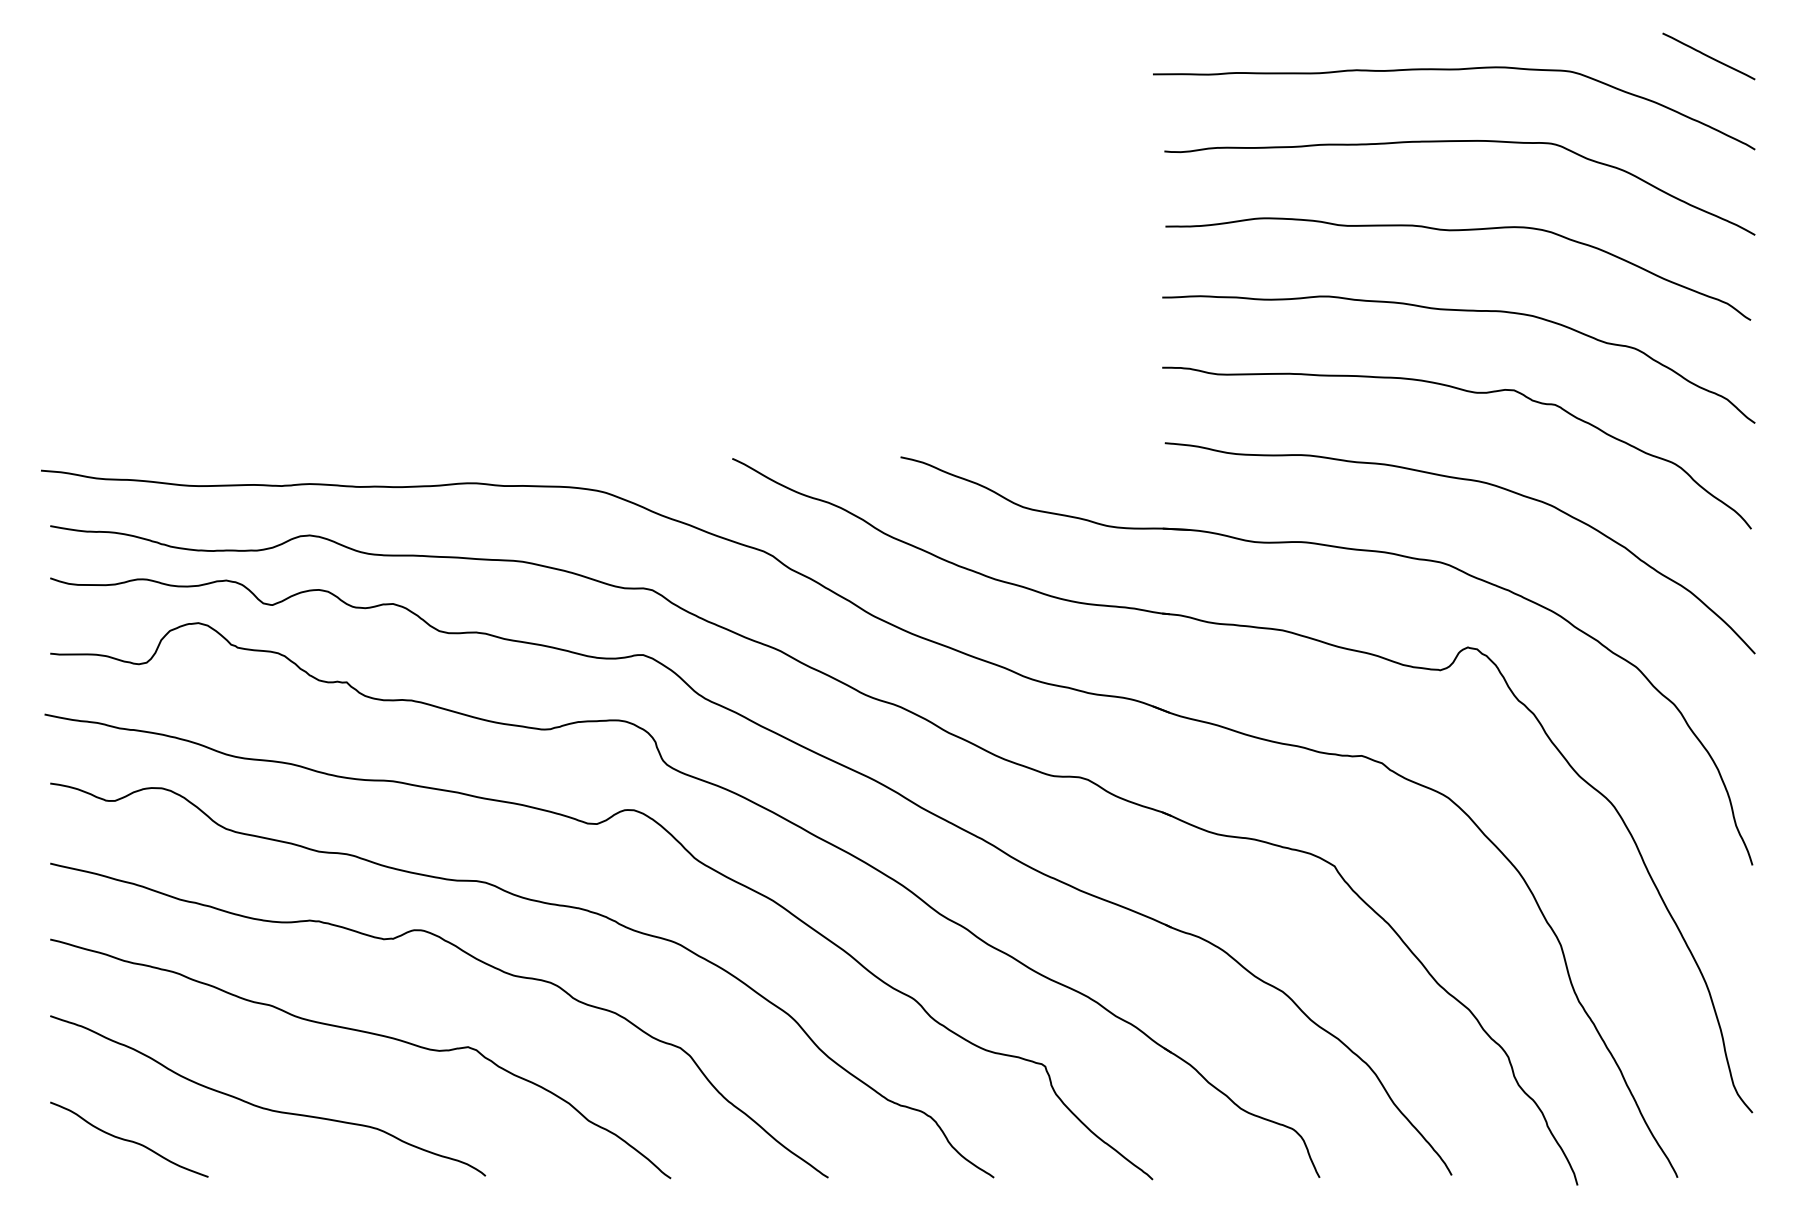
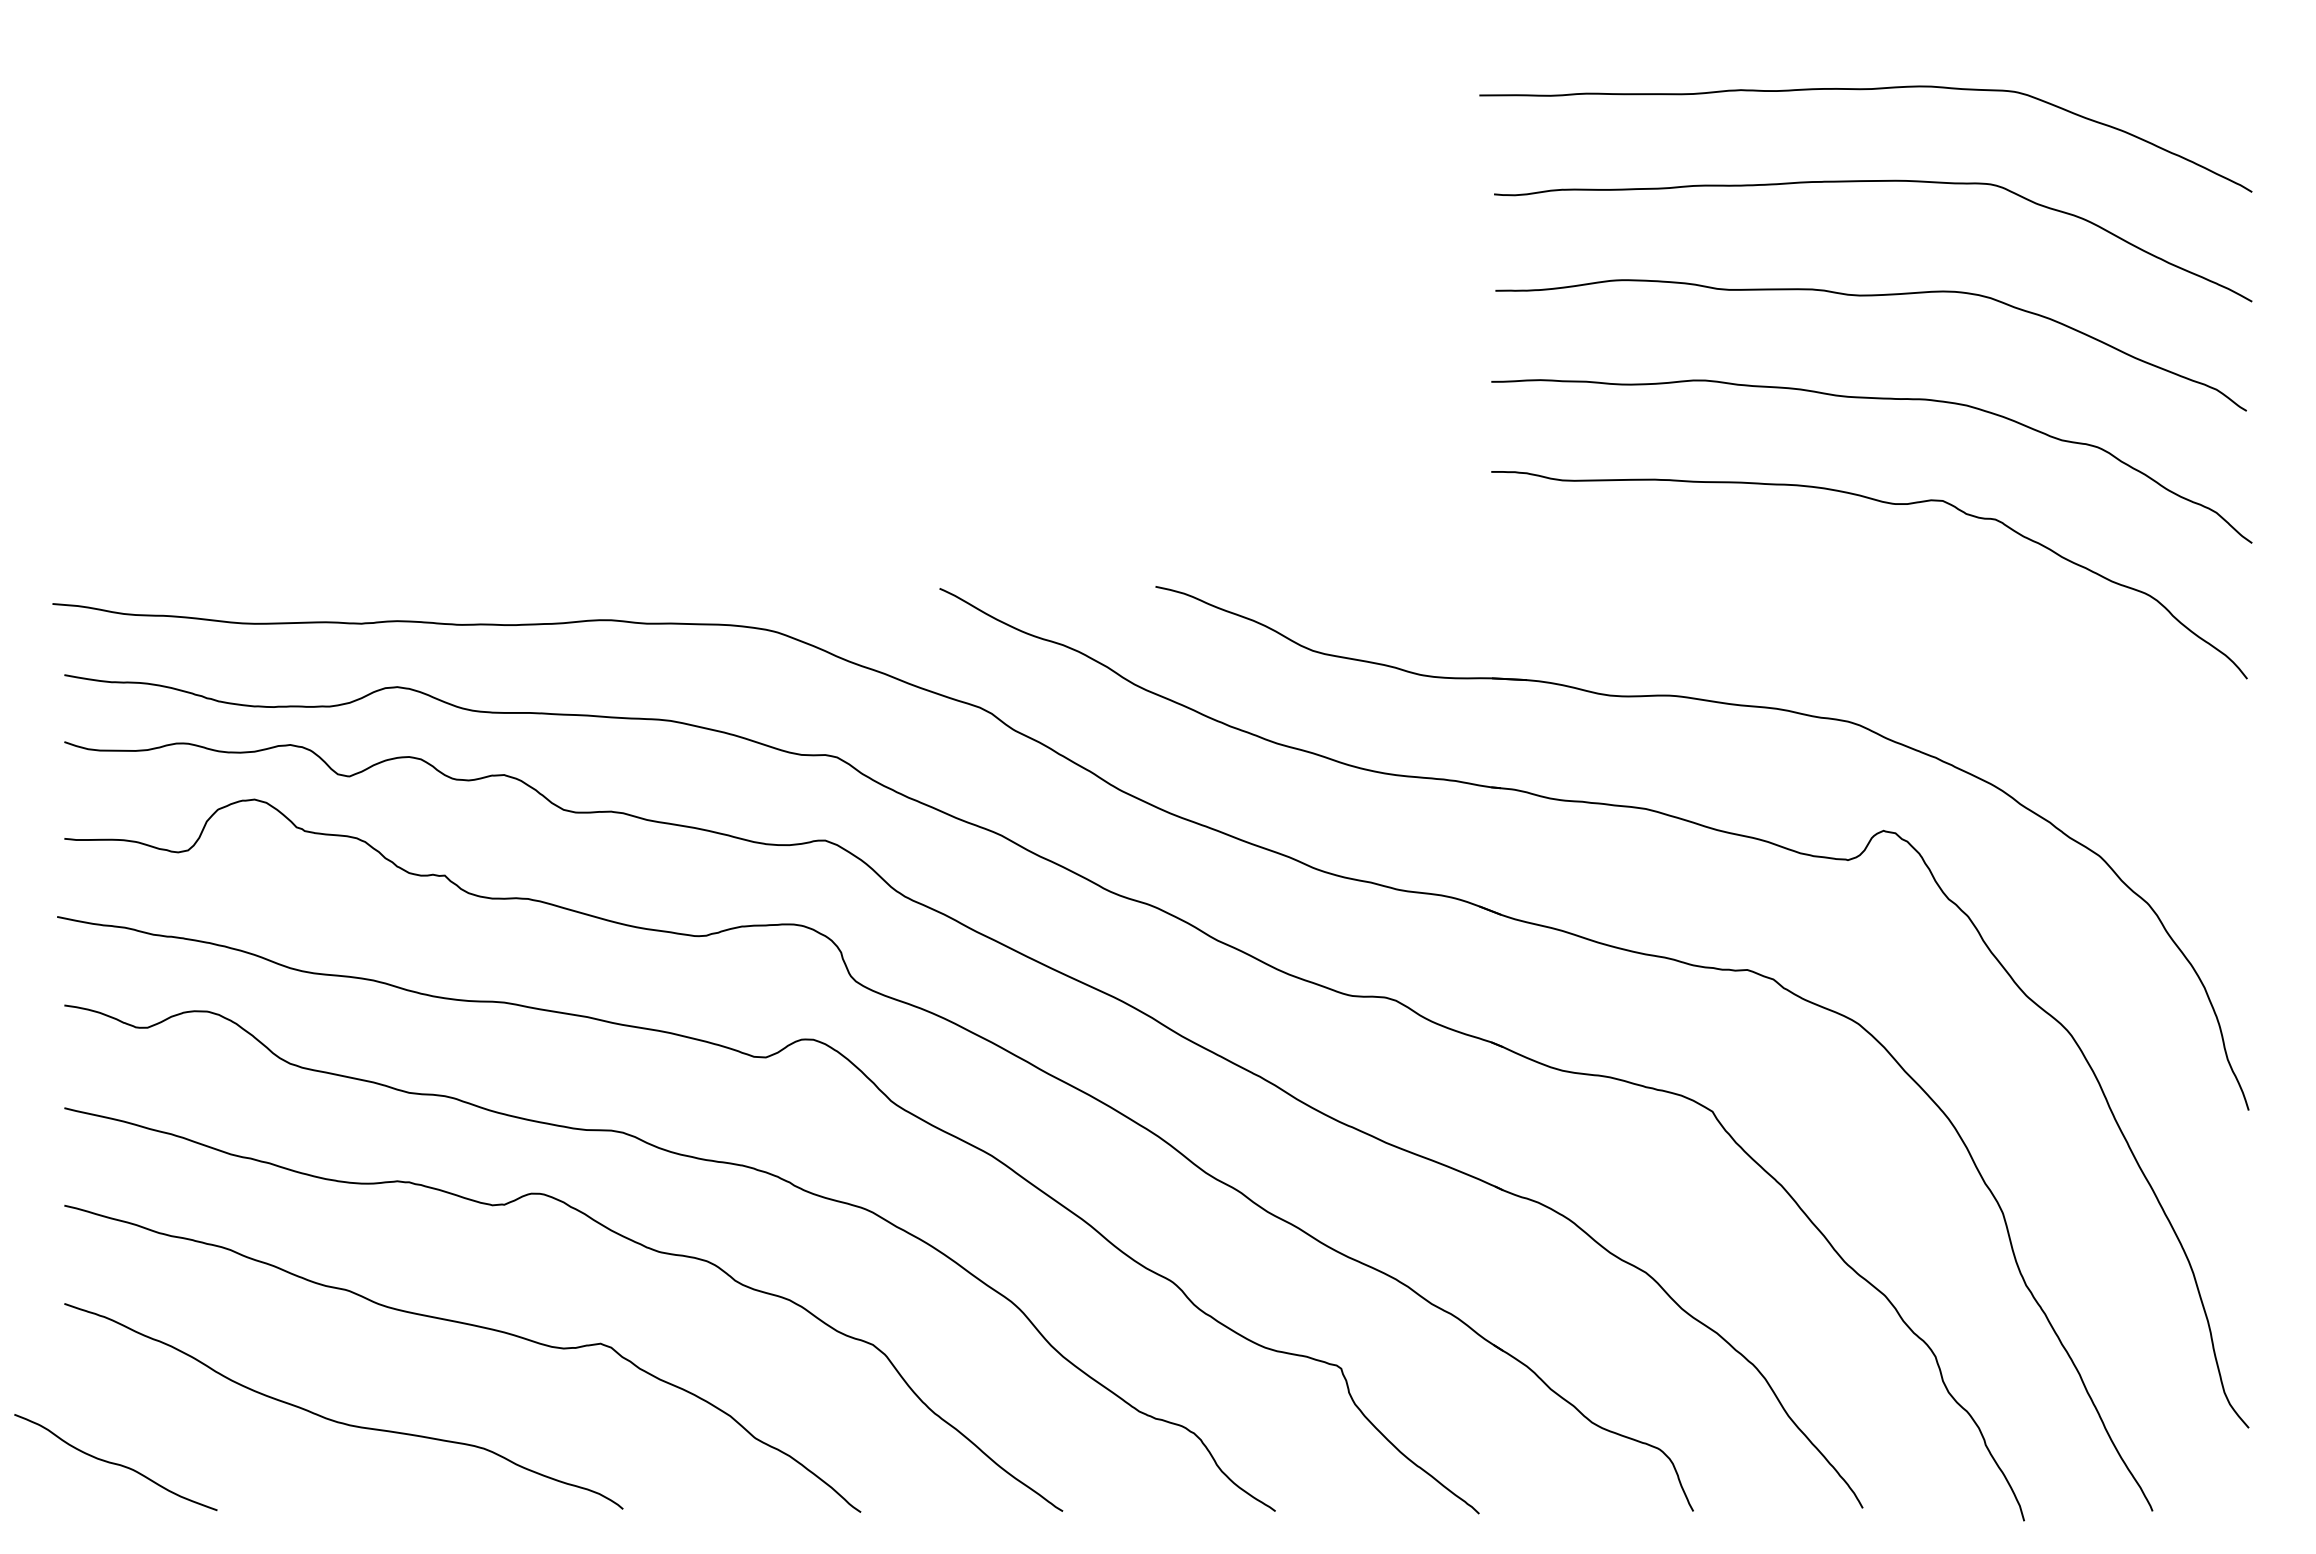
line: (1708, 56) -> (2192, 72), removed
curve: (1471, 481) -> (1888, 617), removed
curve: (128, 1139) -> (114, 1462), moved

